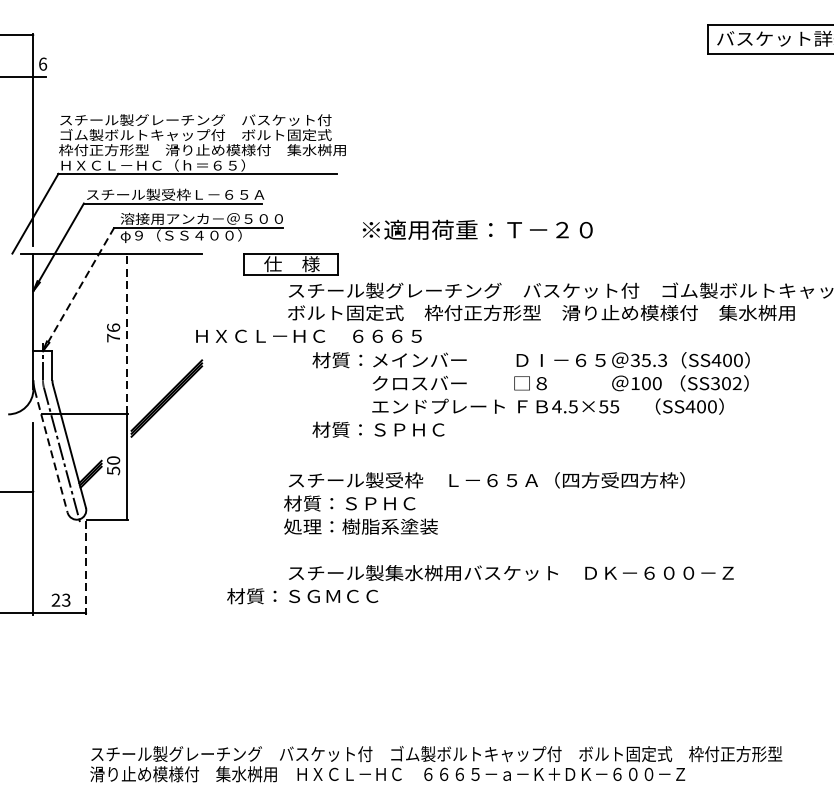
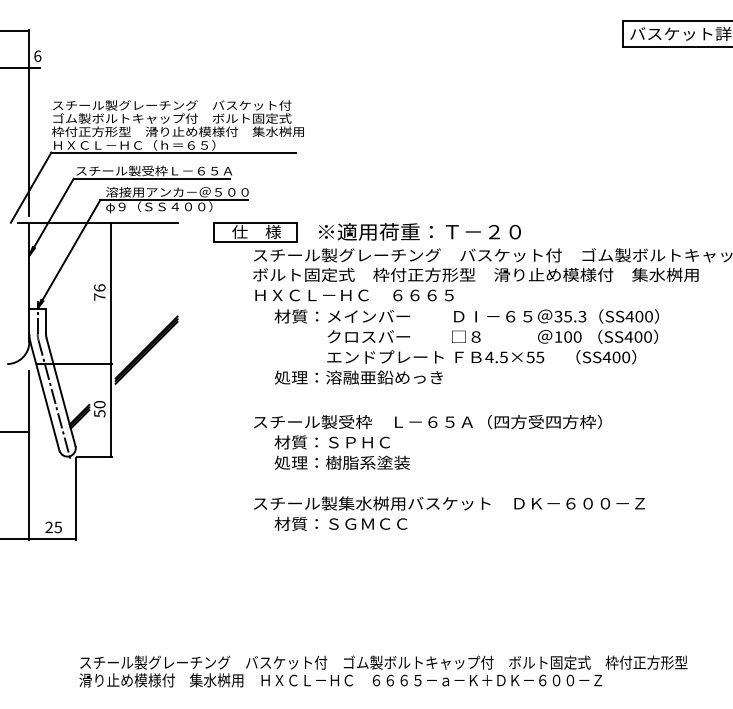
text: (477, 229) -> (419, 231), moved
line: (79, 289) -> (69, 254), dashed -> solid
line: (126, 334) -> (111, 293), dashed -> solid
text: (308, 336) -> (354, 295), moved
text: (725, 383) -> (637, 336), SS302 -> SS400
text: (407, 429) -> (358, 377), 材質：ＳＰＨＣ -> 処理：溶融亜鉛めっき
line: (50, 451) -> (44, 396), dashed -> solid
text: (360, 514) -> (341, 452), moved
line: (85, 568) -> (75, 499), dashed -> solid
text: (302, 595) -> (340, 523), moved
text: (66, 599) -> (58, 526), 23 -> 25

